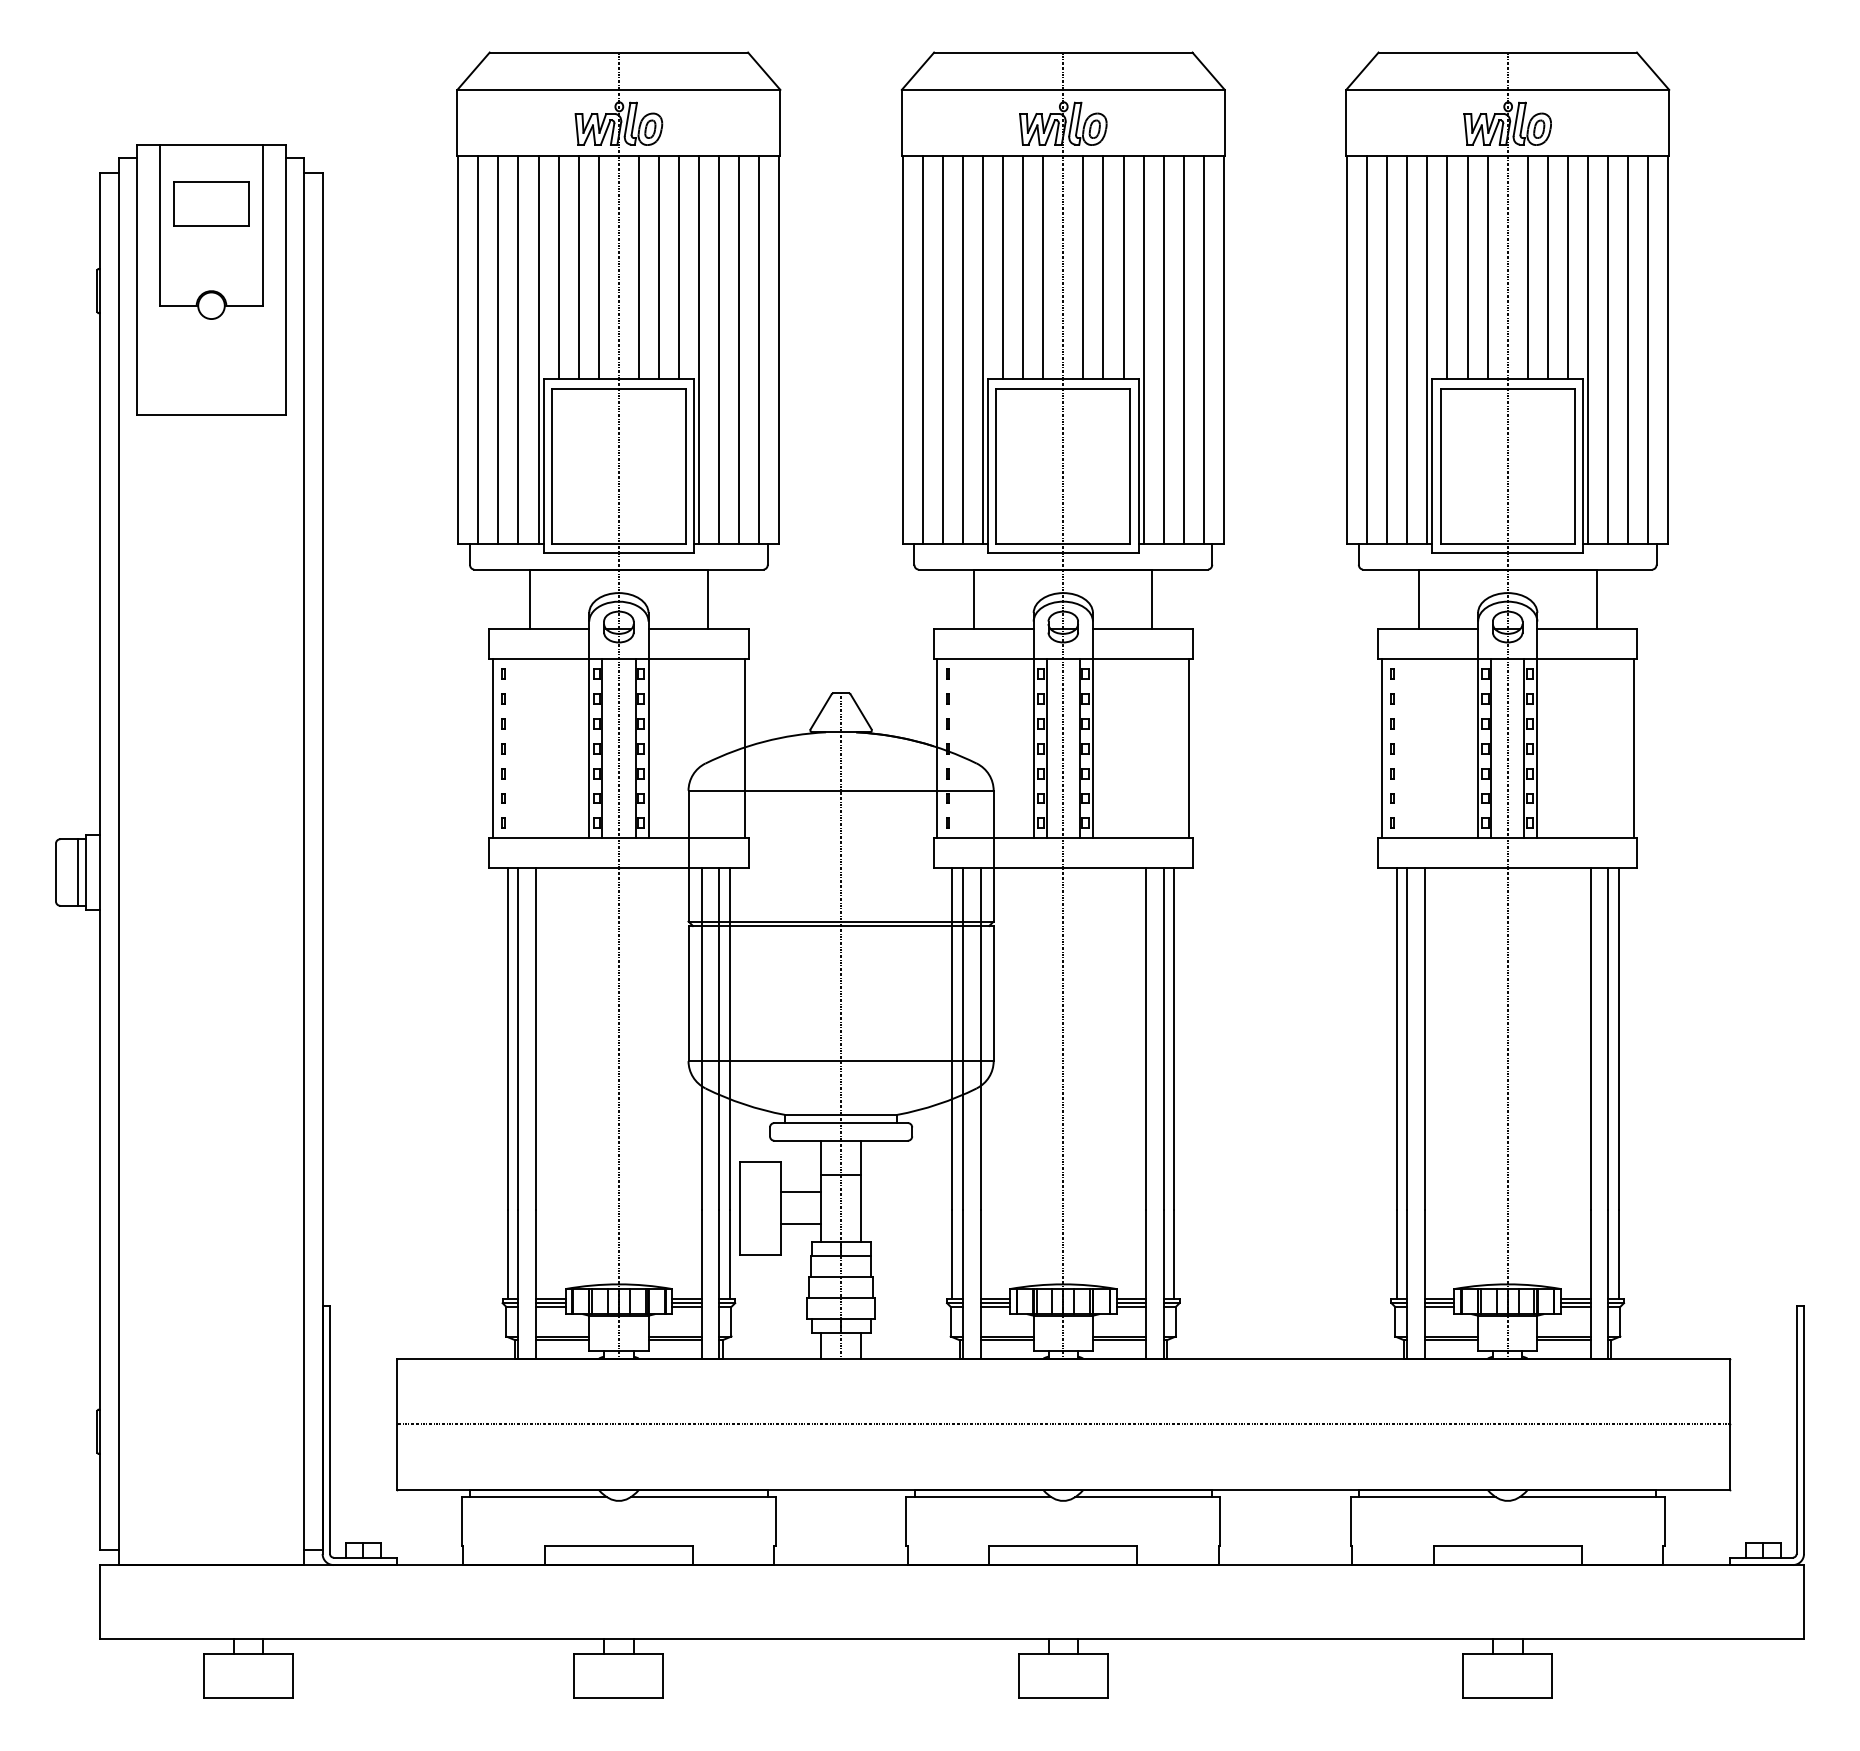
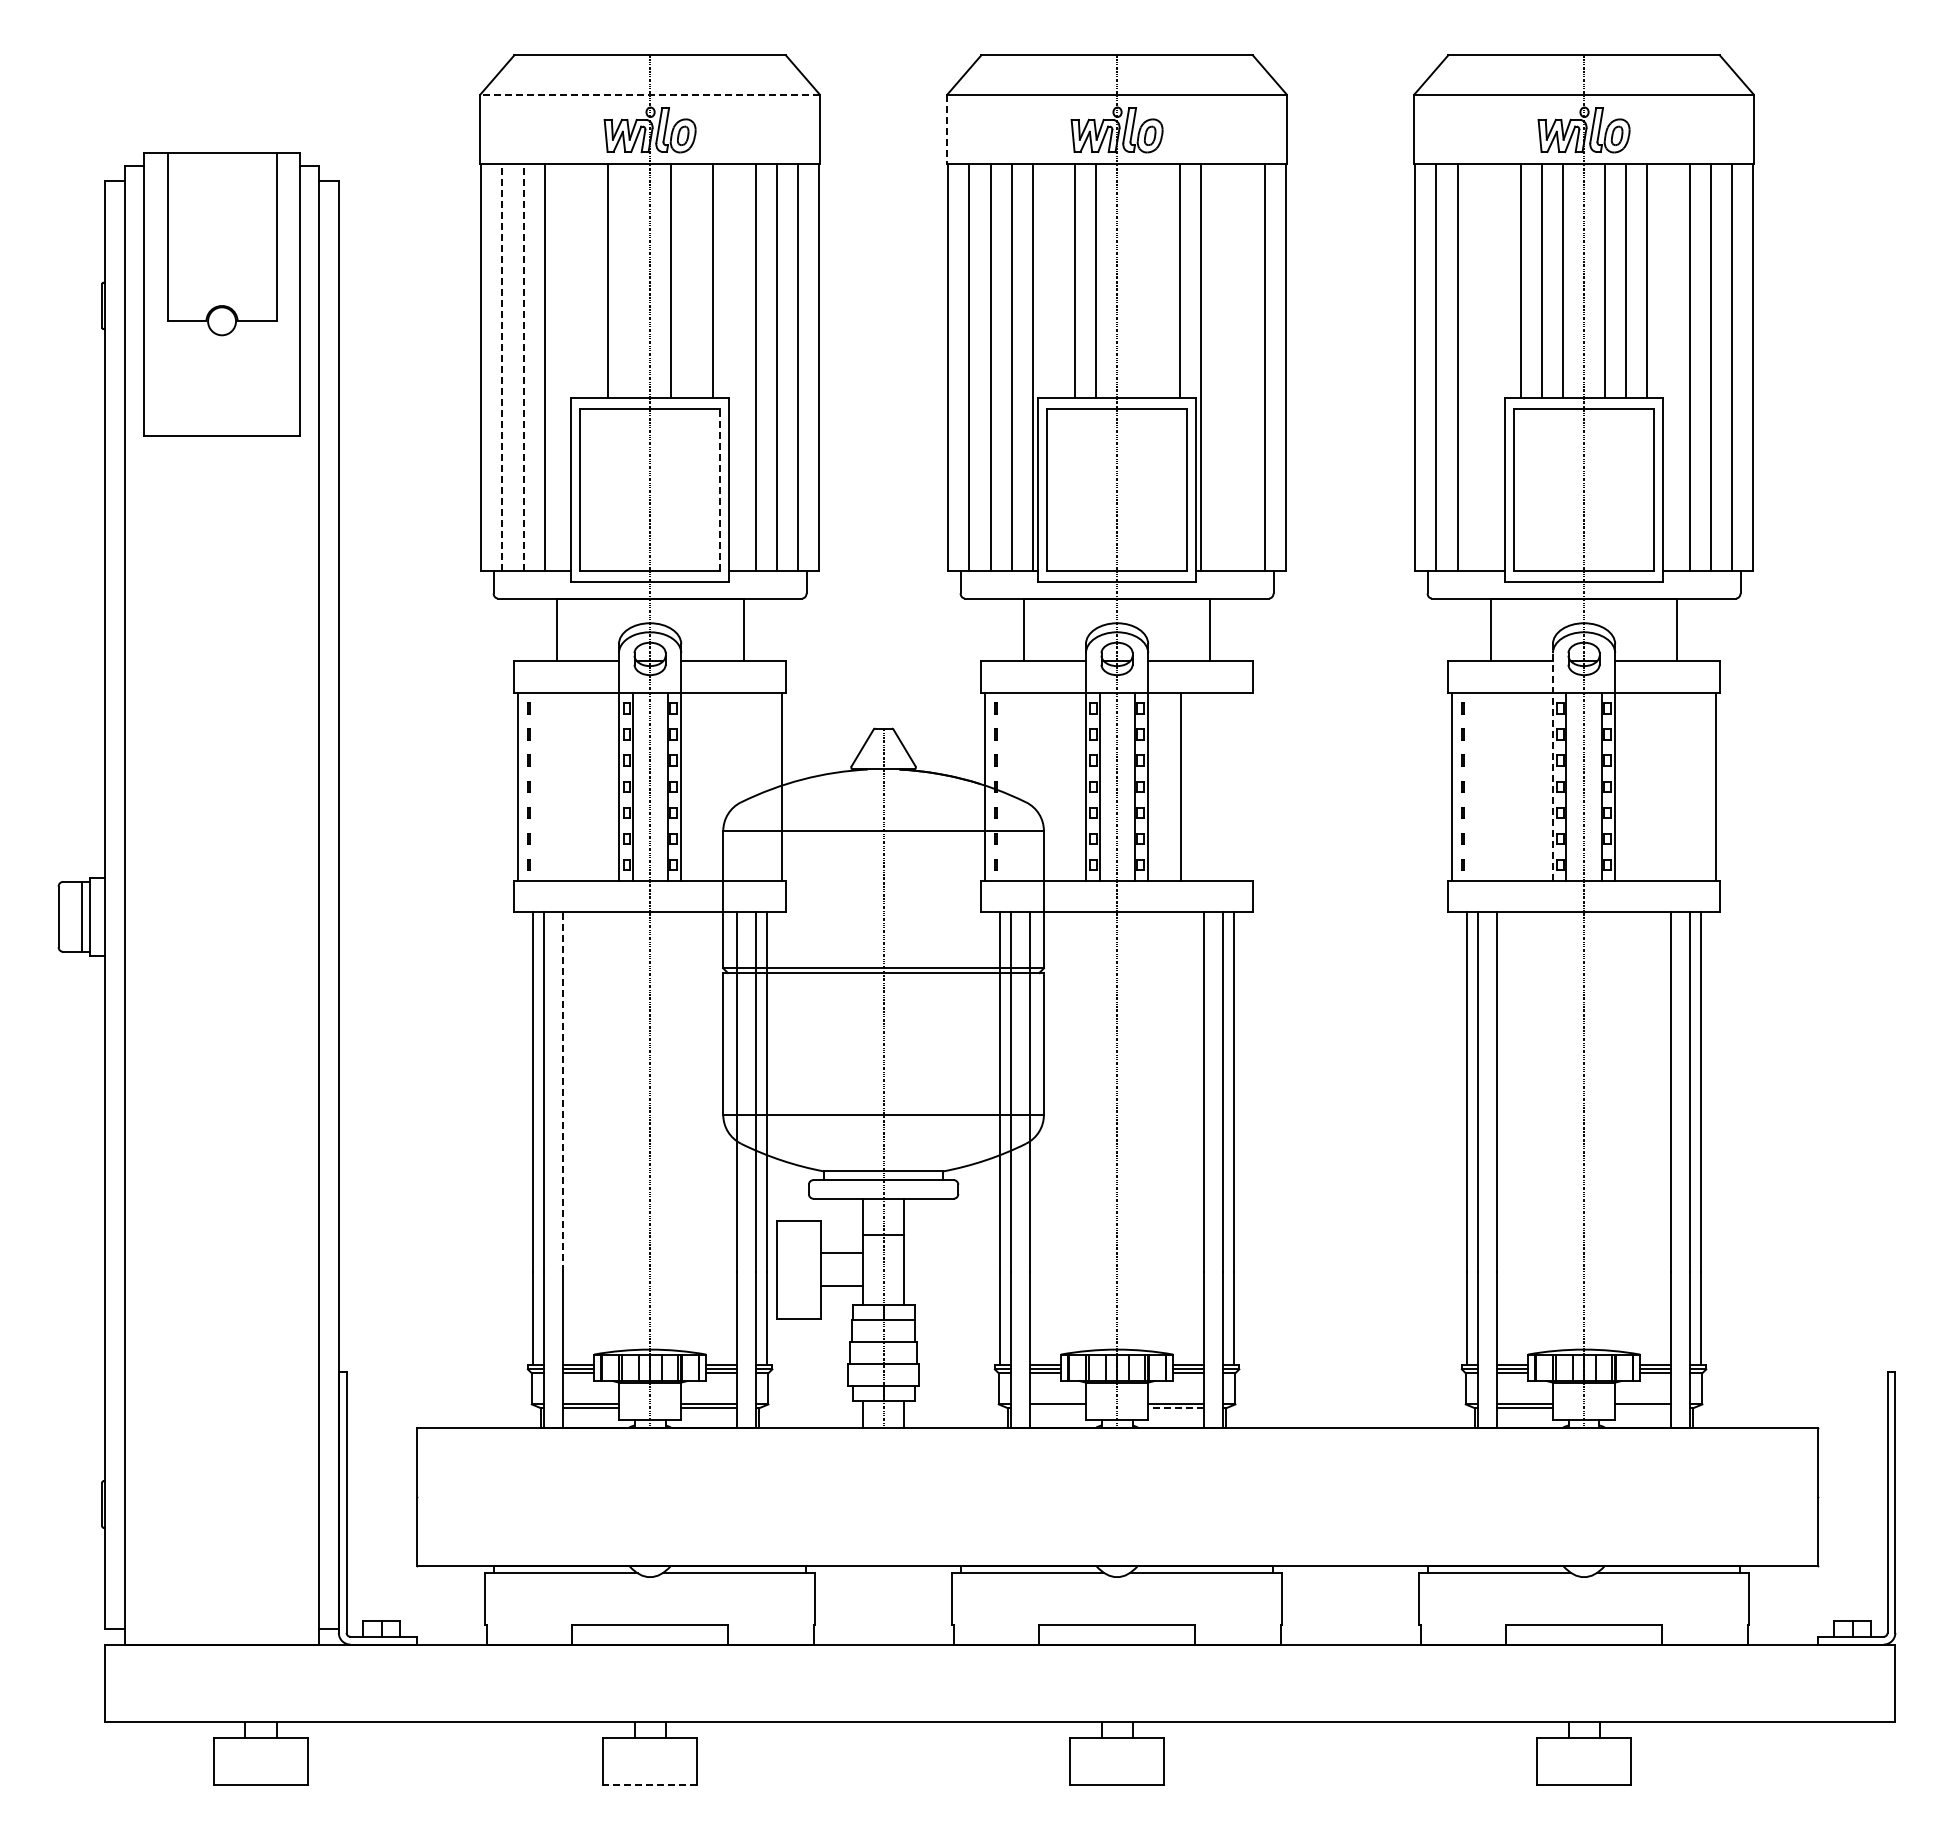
line: (619, 89) -> (650, 94), solid -> dashed
line: (901, 123) -> (947, 129), solid -> dashed
part: (210, 203) -> (221, 213), removed
line: (558, 266) -> (586, 280), removed
line: (598, 266) -> (628, 280), removed
line: (659, 266) -> (692, 280), removed
line: (1002, 266) -> (1053, 280), removed
line: (1083, 266) -> (1138, 280), removed
line: (1103, 266) -> (1159, 280), removed
line: (478, 349) -> (502, 367), solid -> dashed
line: (498, 349) -> (523, 367), solid -> dashed
line: (538, 349) -> (565, 367), removed
line: (699, 349) -> (734, 367), removed
line: (1163, 349) -> (1222, 367), removed
line: (1183, 349) -> (1243, 367), removed
line: (1407, 349) -> (1478, 367), removed
line: (1427, 349) -> (1499, 367), removed
line: (1588, 349) -> (1668, 367), removed
line: (685, 465) -> (720, 489), solid -> dashed
line: (1477, 725) -> (1552, 762), solid -> dashed
line: (1189, 748) -> (1181, 786), moved
line: (536, 1039) -> (563, 1092), solid -> dashed
line: (1006, 1340) -> (1057, 1408), removed
line: (1119, 1340) -> (1176, 1408), solid -> dashed
line: (1564, 1340) -> (1643, 1408), removed
line: (1062, 1424) -> (1116, 1496), removed
line: (619, 1698) -> (650, 1784), solid -> dashed

